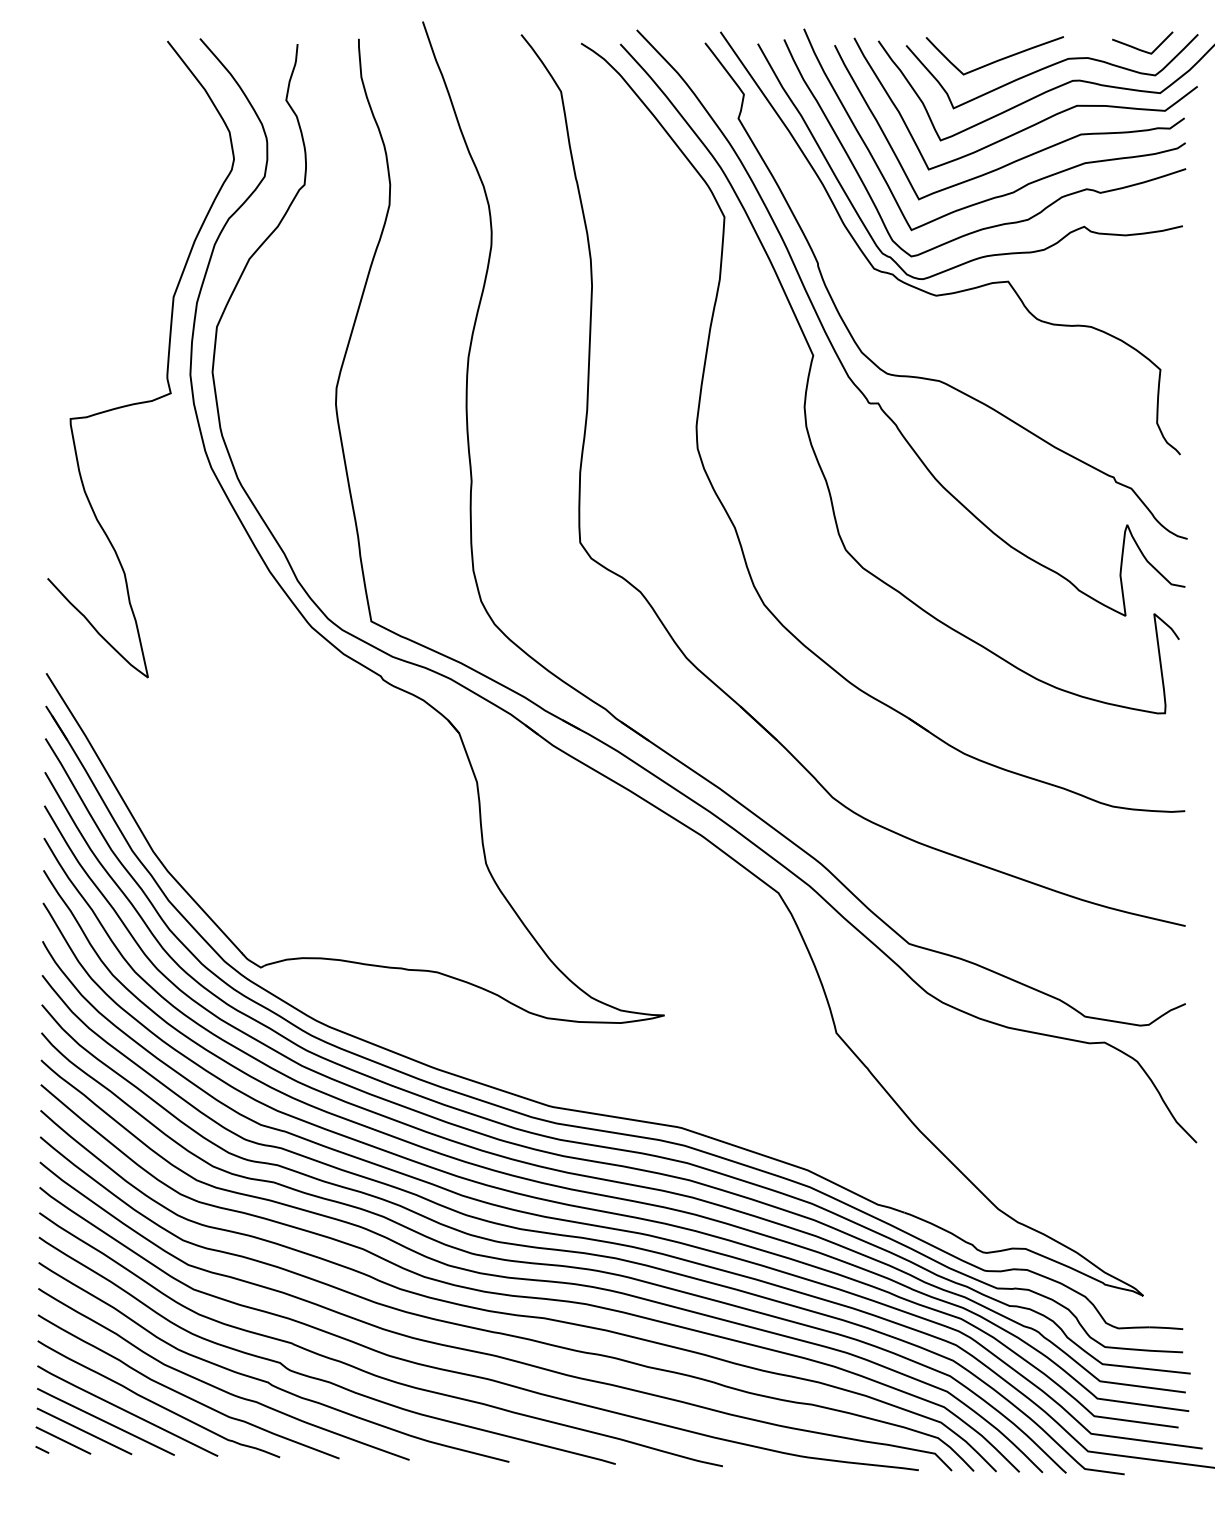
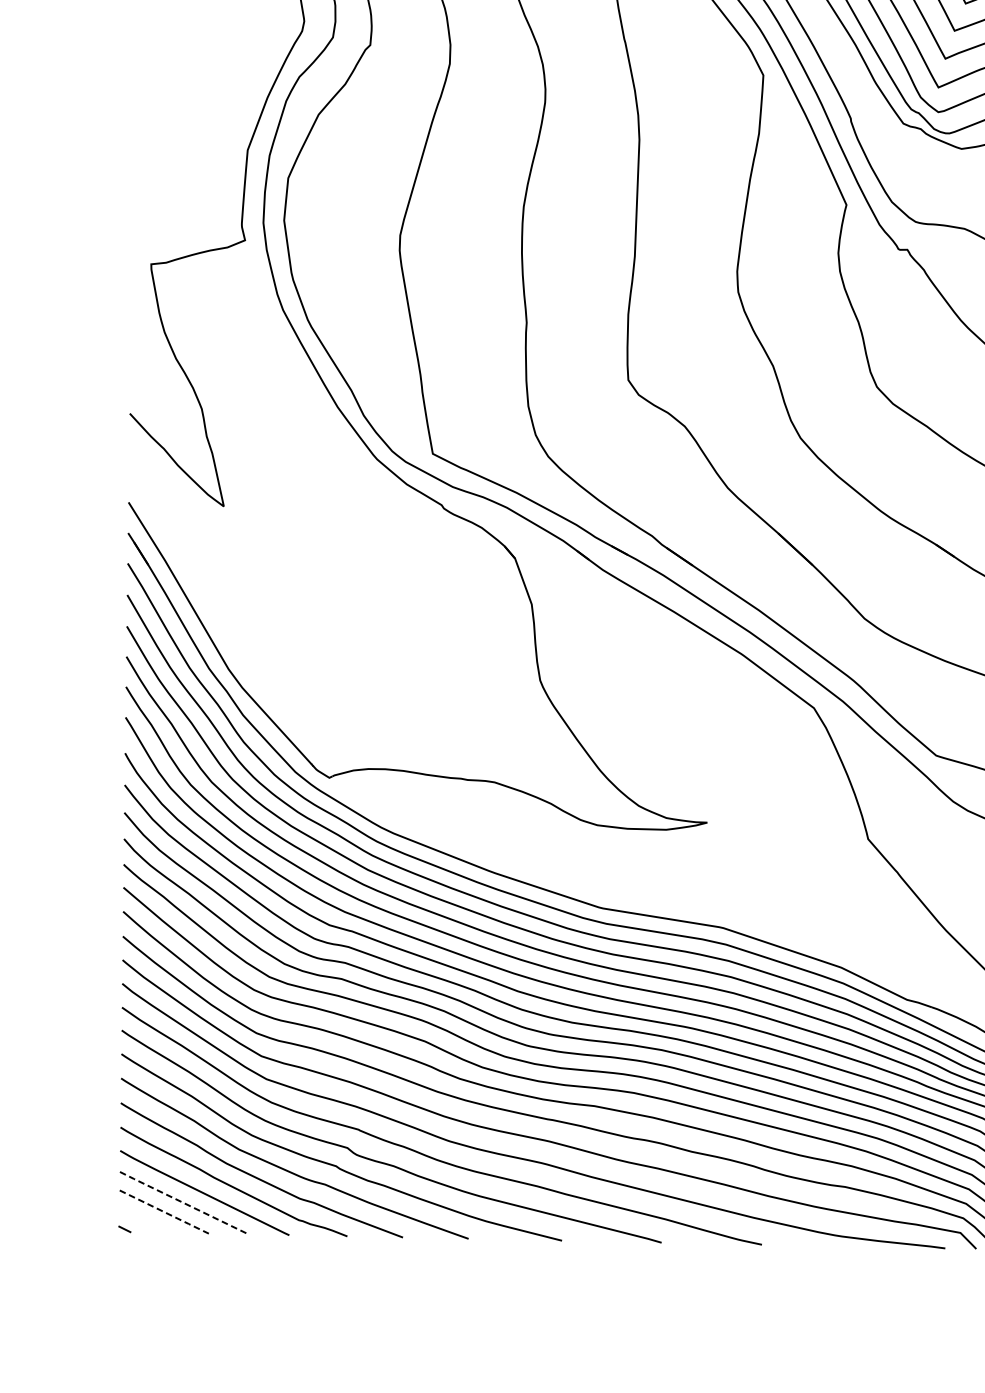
line: (105, 1422) -> (183, 1203), solid -> dashed
line: (84, 1431) -> (164, 1212), solid -> dashed
line: (63, 1440) -> (144, 1220), removed

